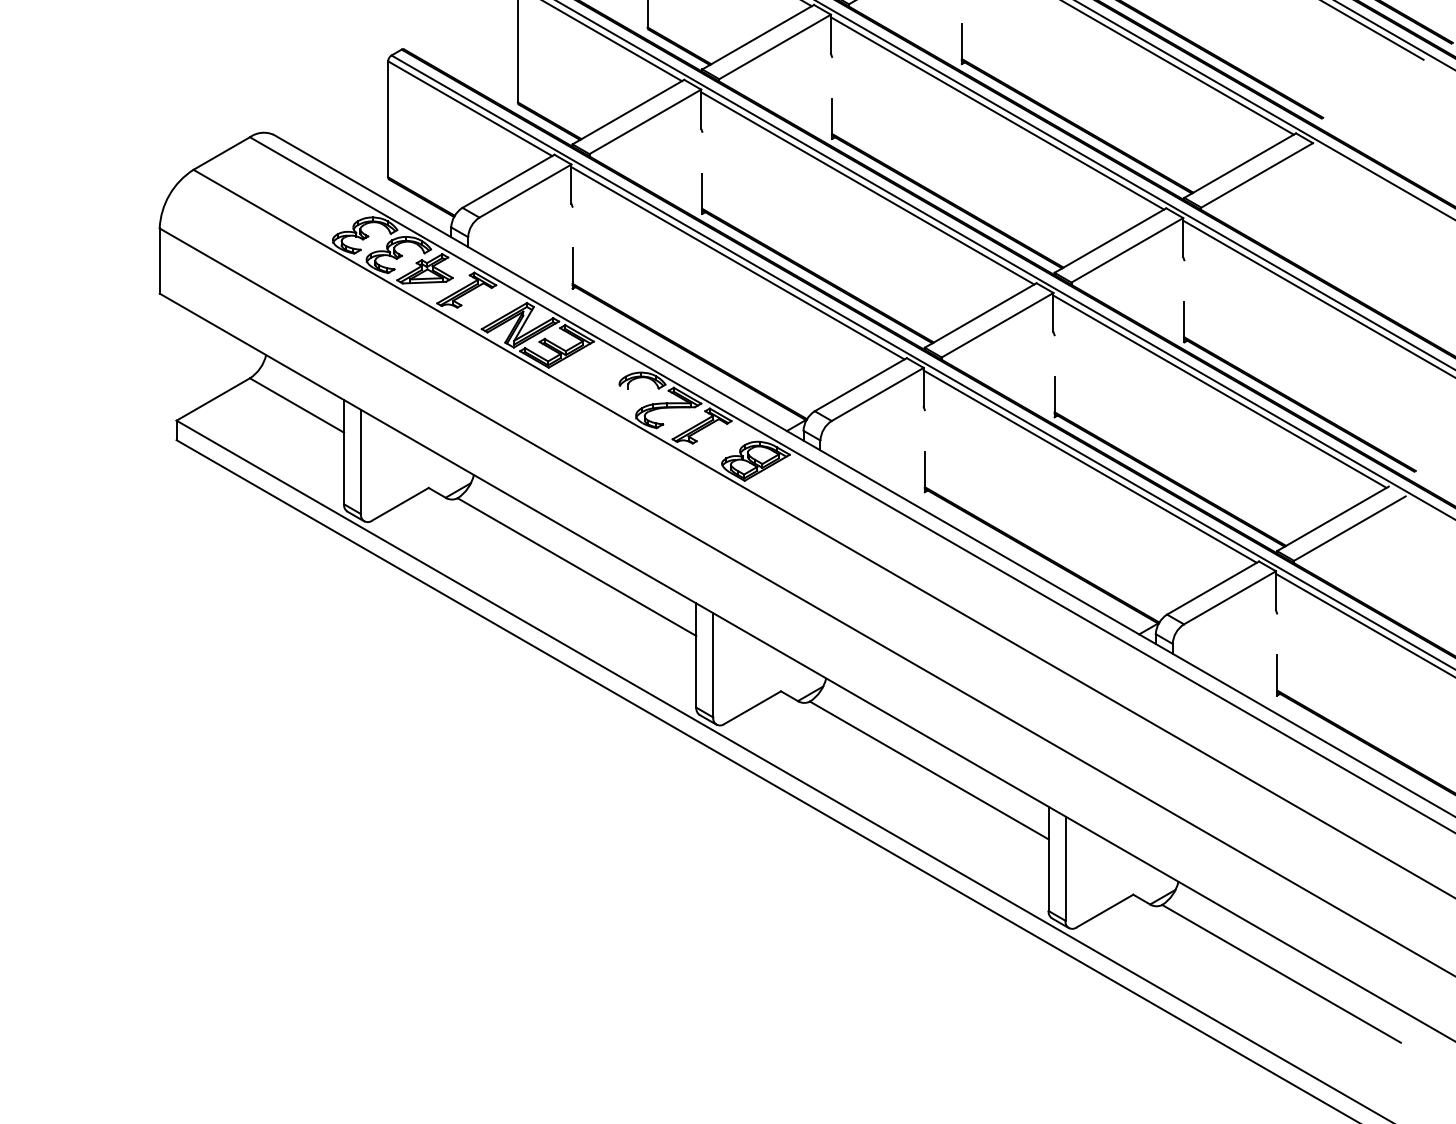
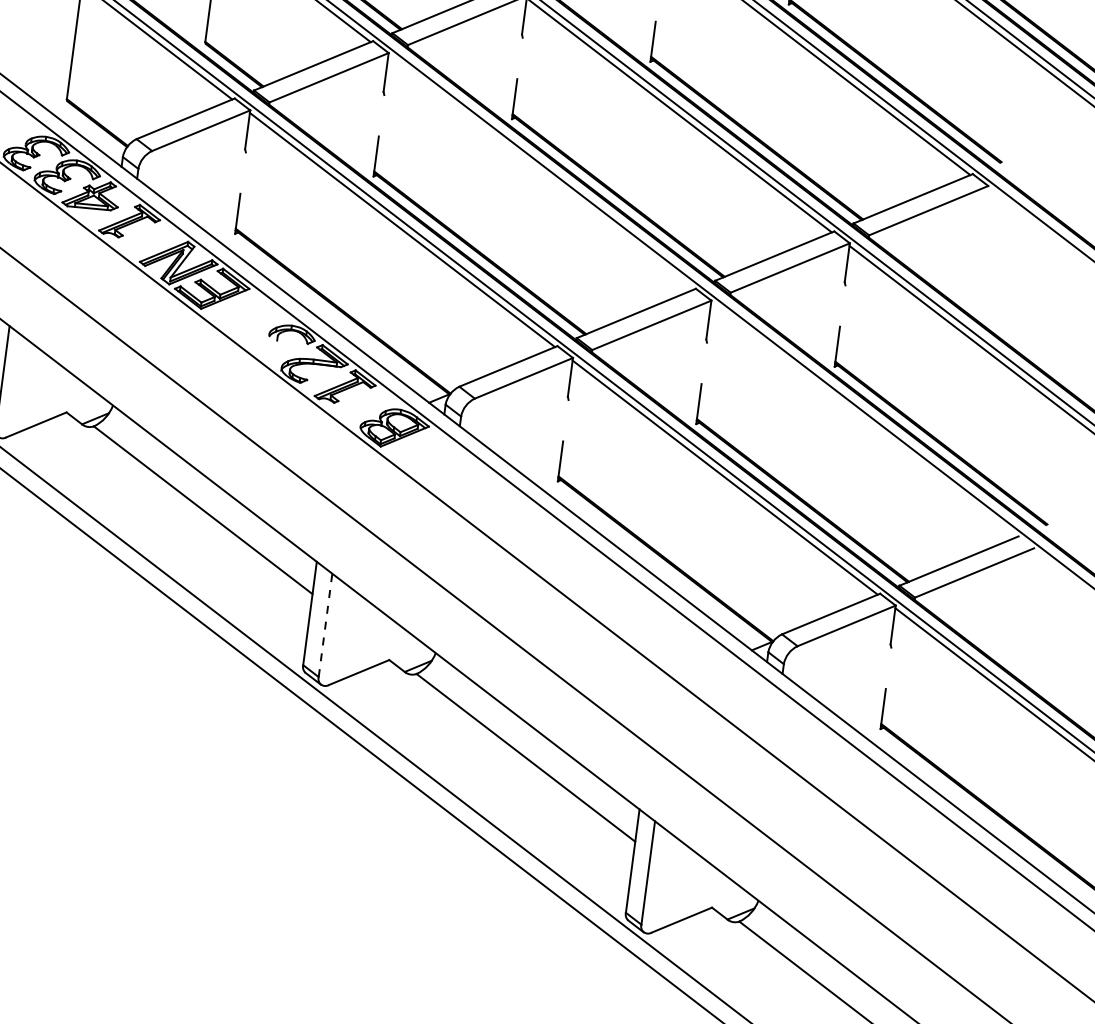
line: (867, 188) -> (540, 172), removed
line: (1219, 391) -> (863, 420), removed
line: (713, 664) -> (325, 624), solid -> dashed

